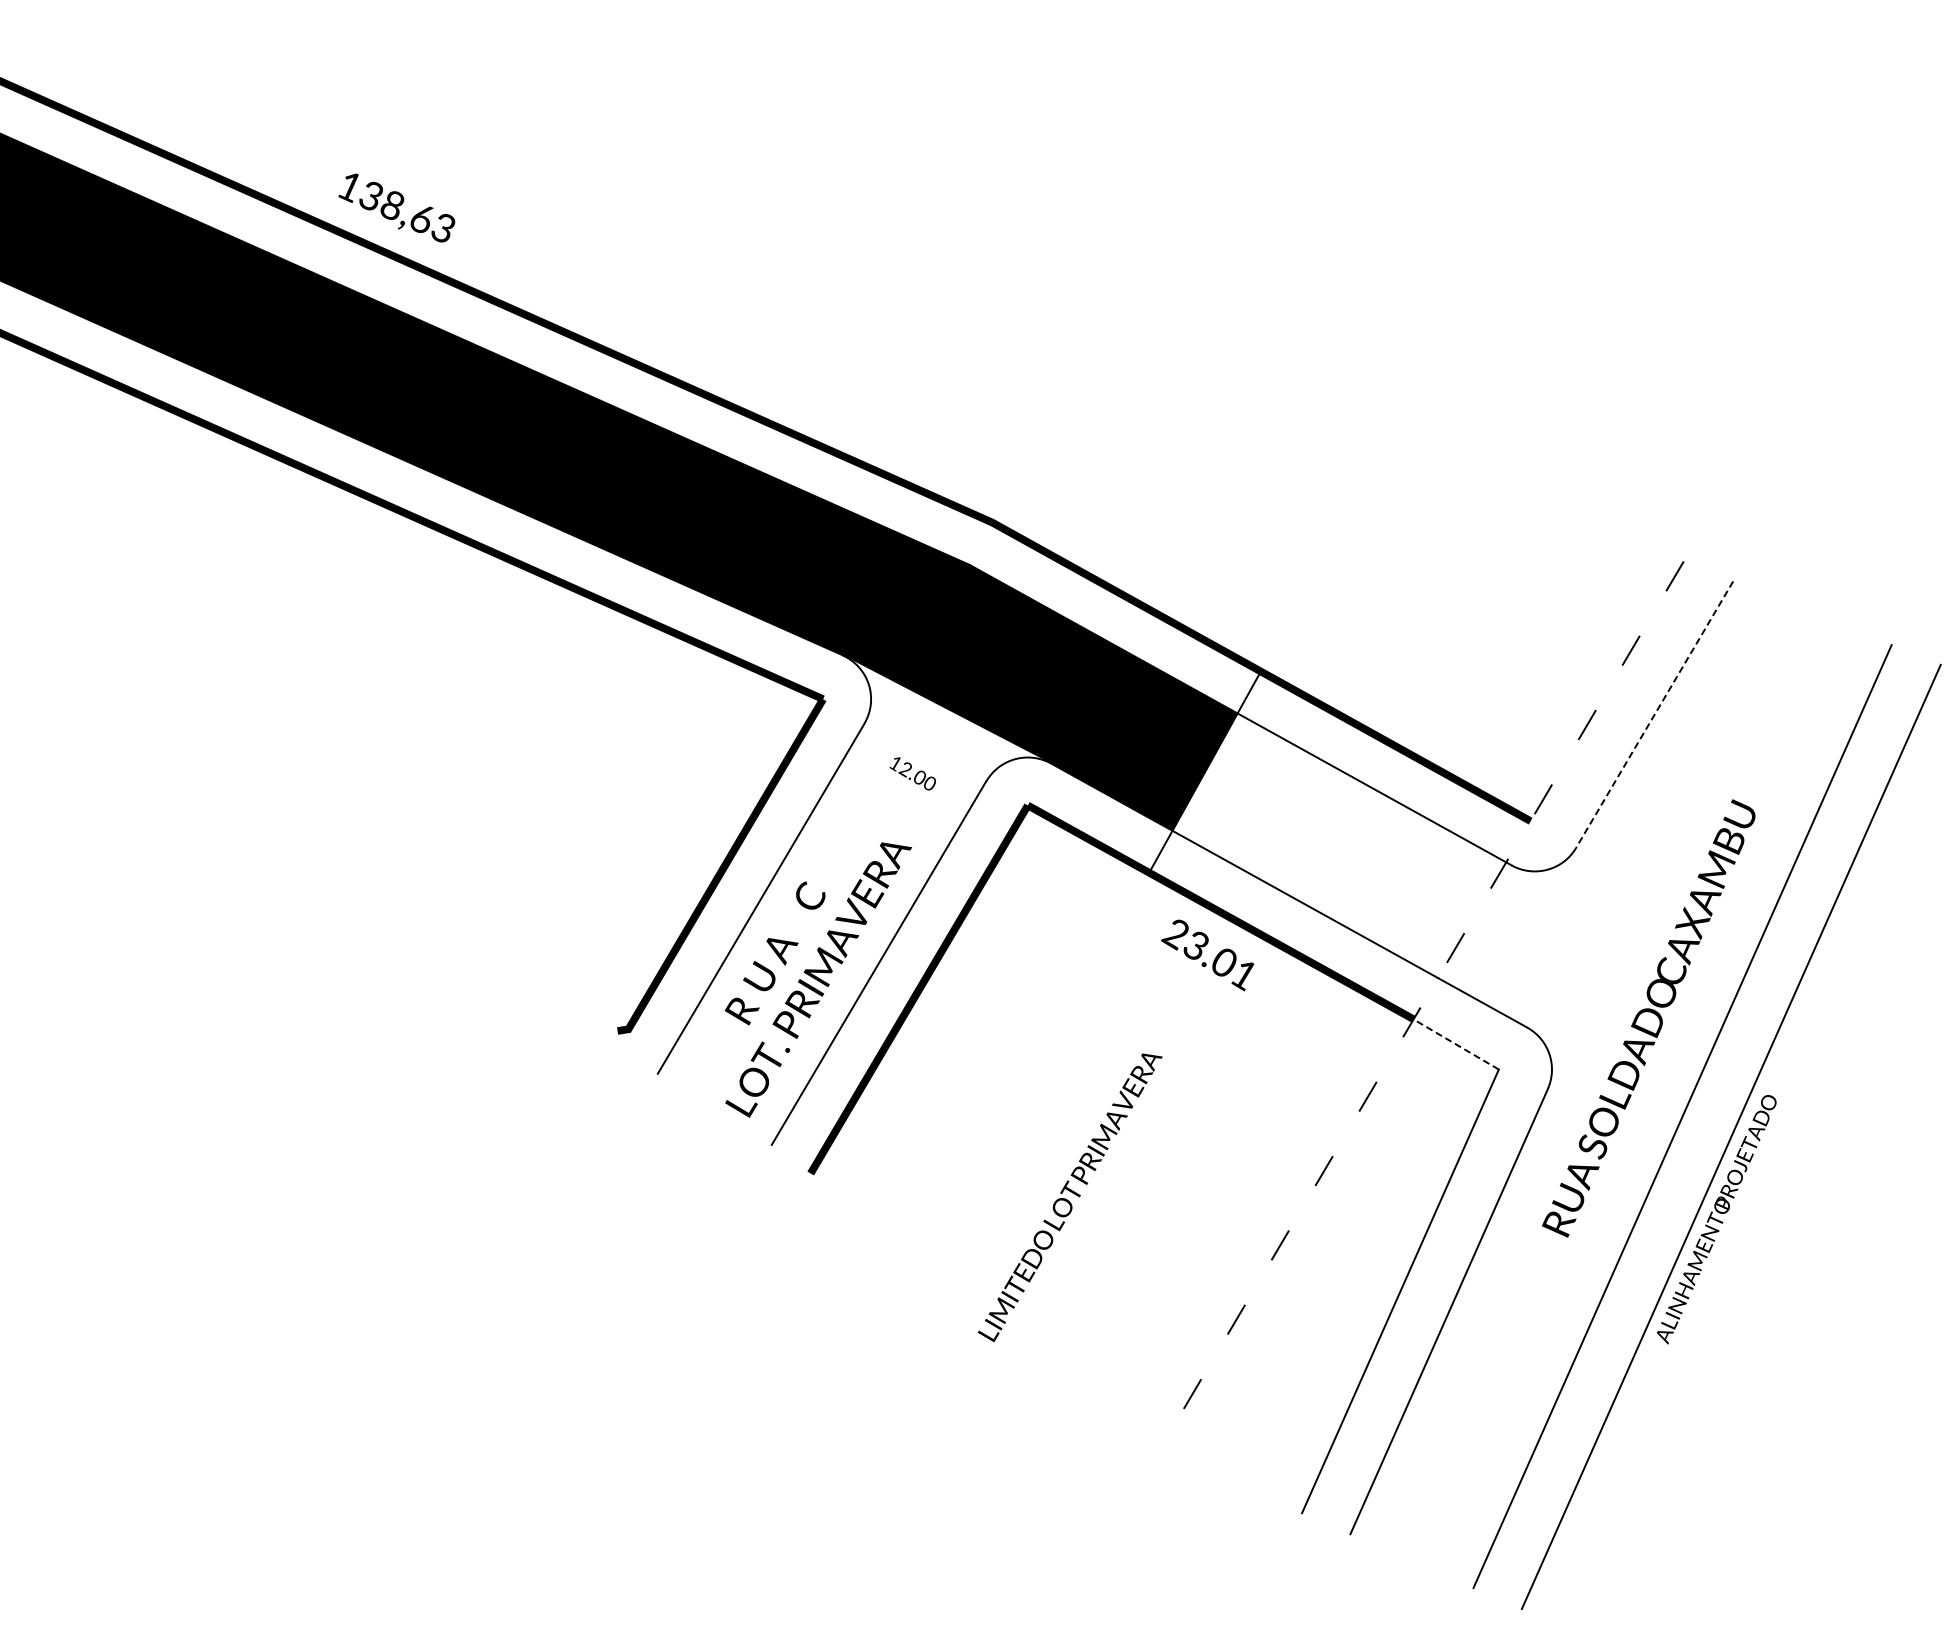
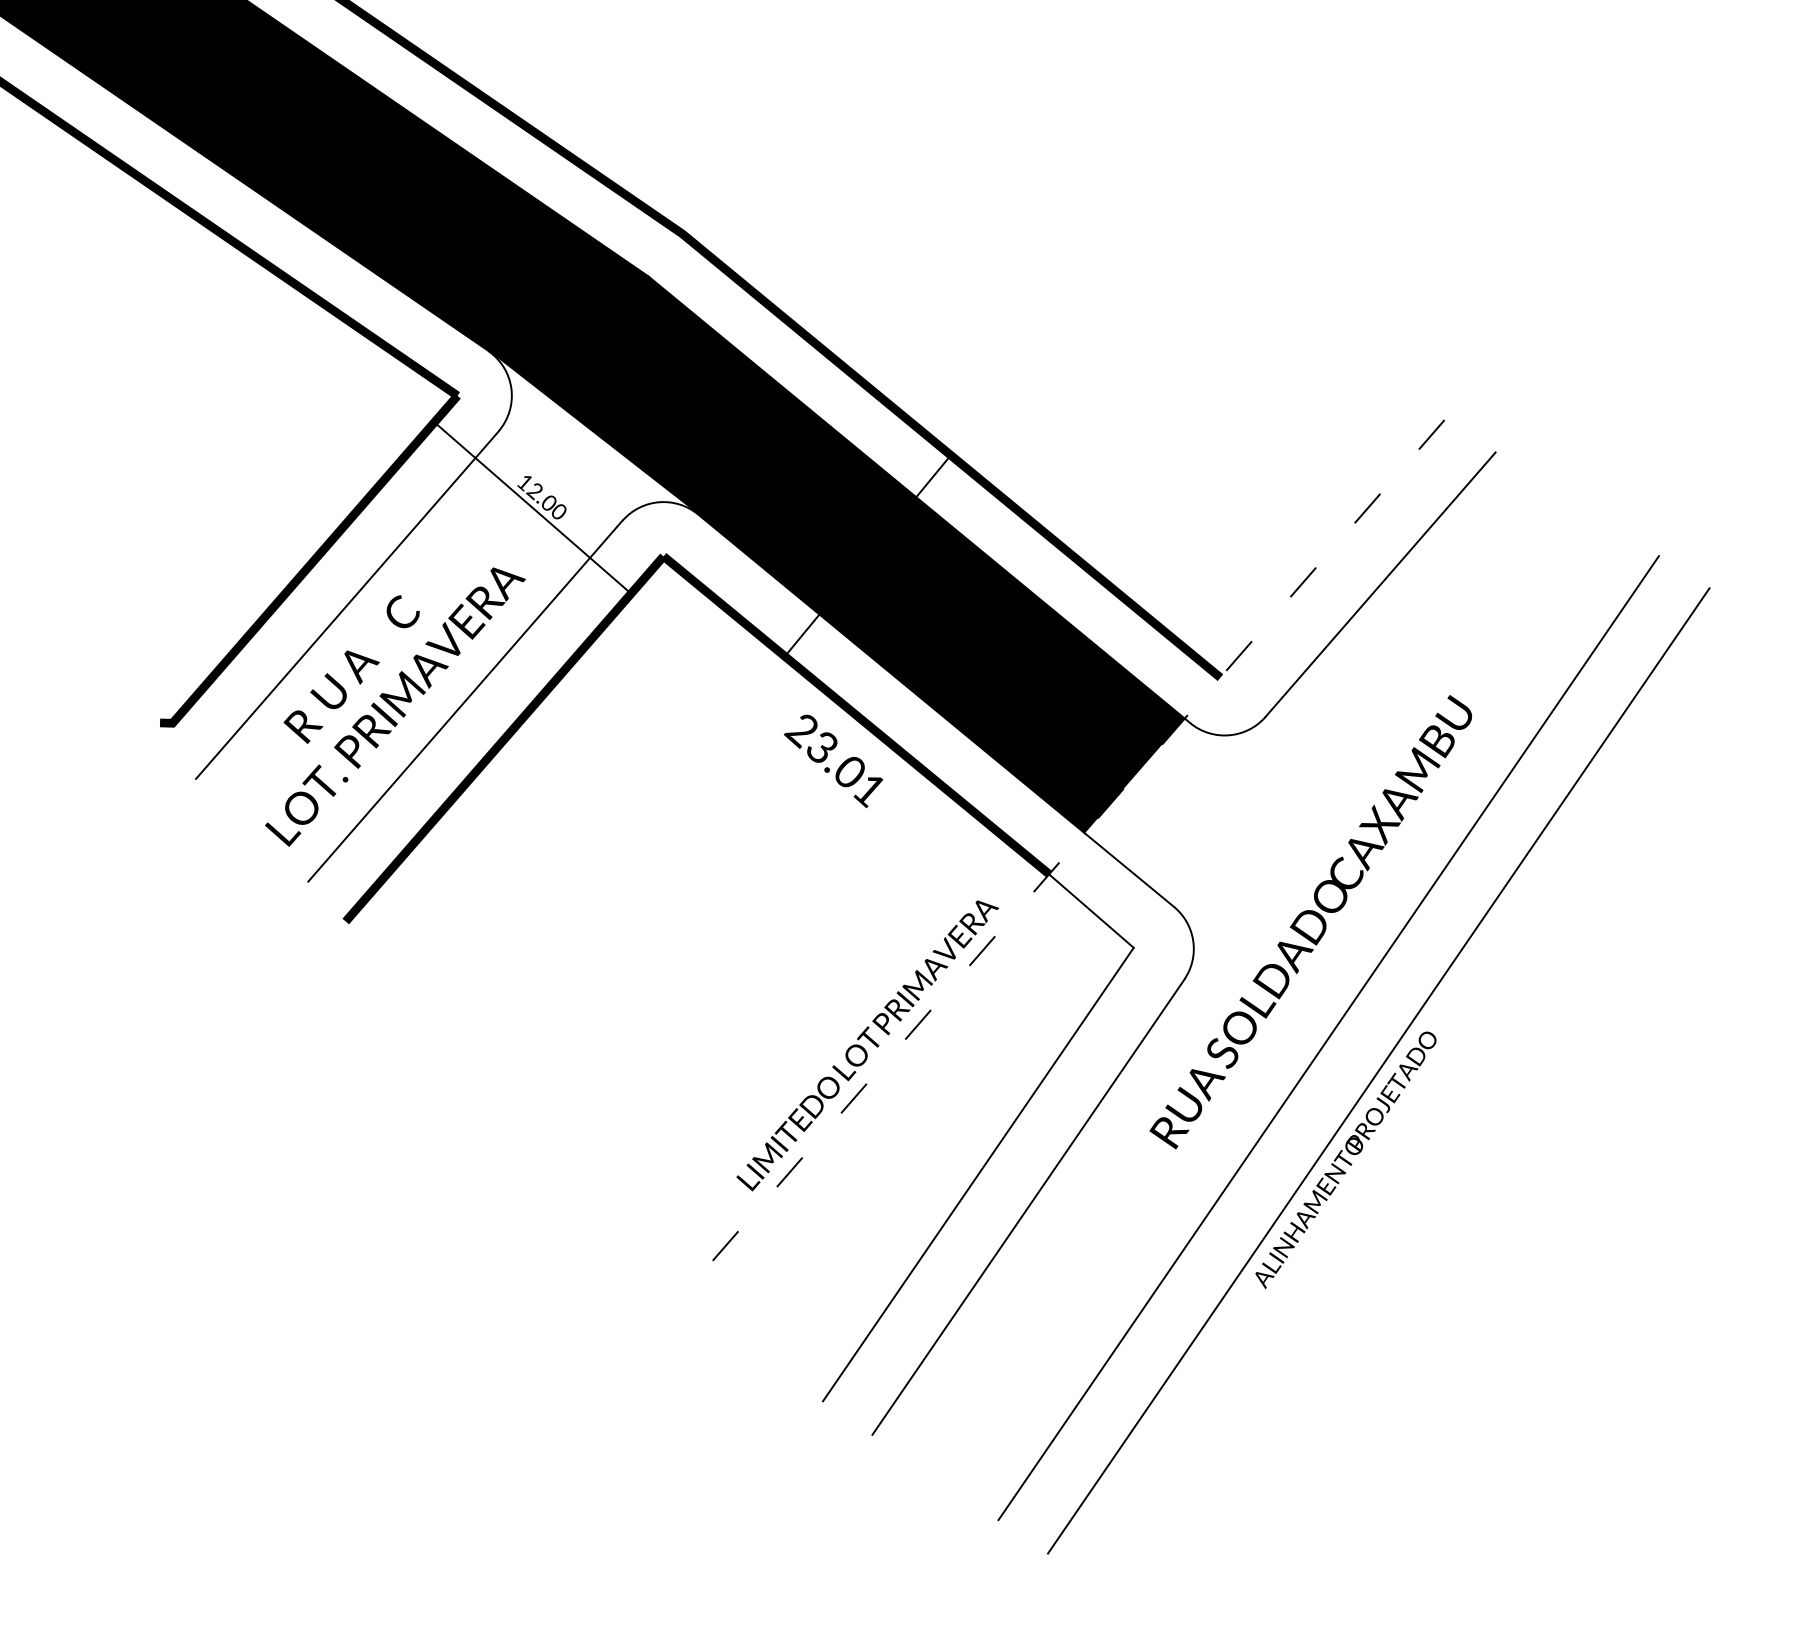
line: (1654, 714) -> (1380, 584), dashed -> solid
line: (907, 784) -> (533, 508), added
fill: (1339, 845) -> (1002, 665), added
line: (1455, 1044) -> (1090, 910), dashed -> solid
text: (1070, 1197) -> (867, 1045), moved

